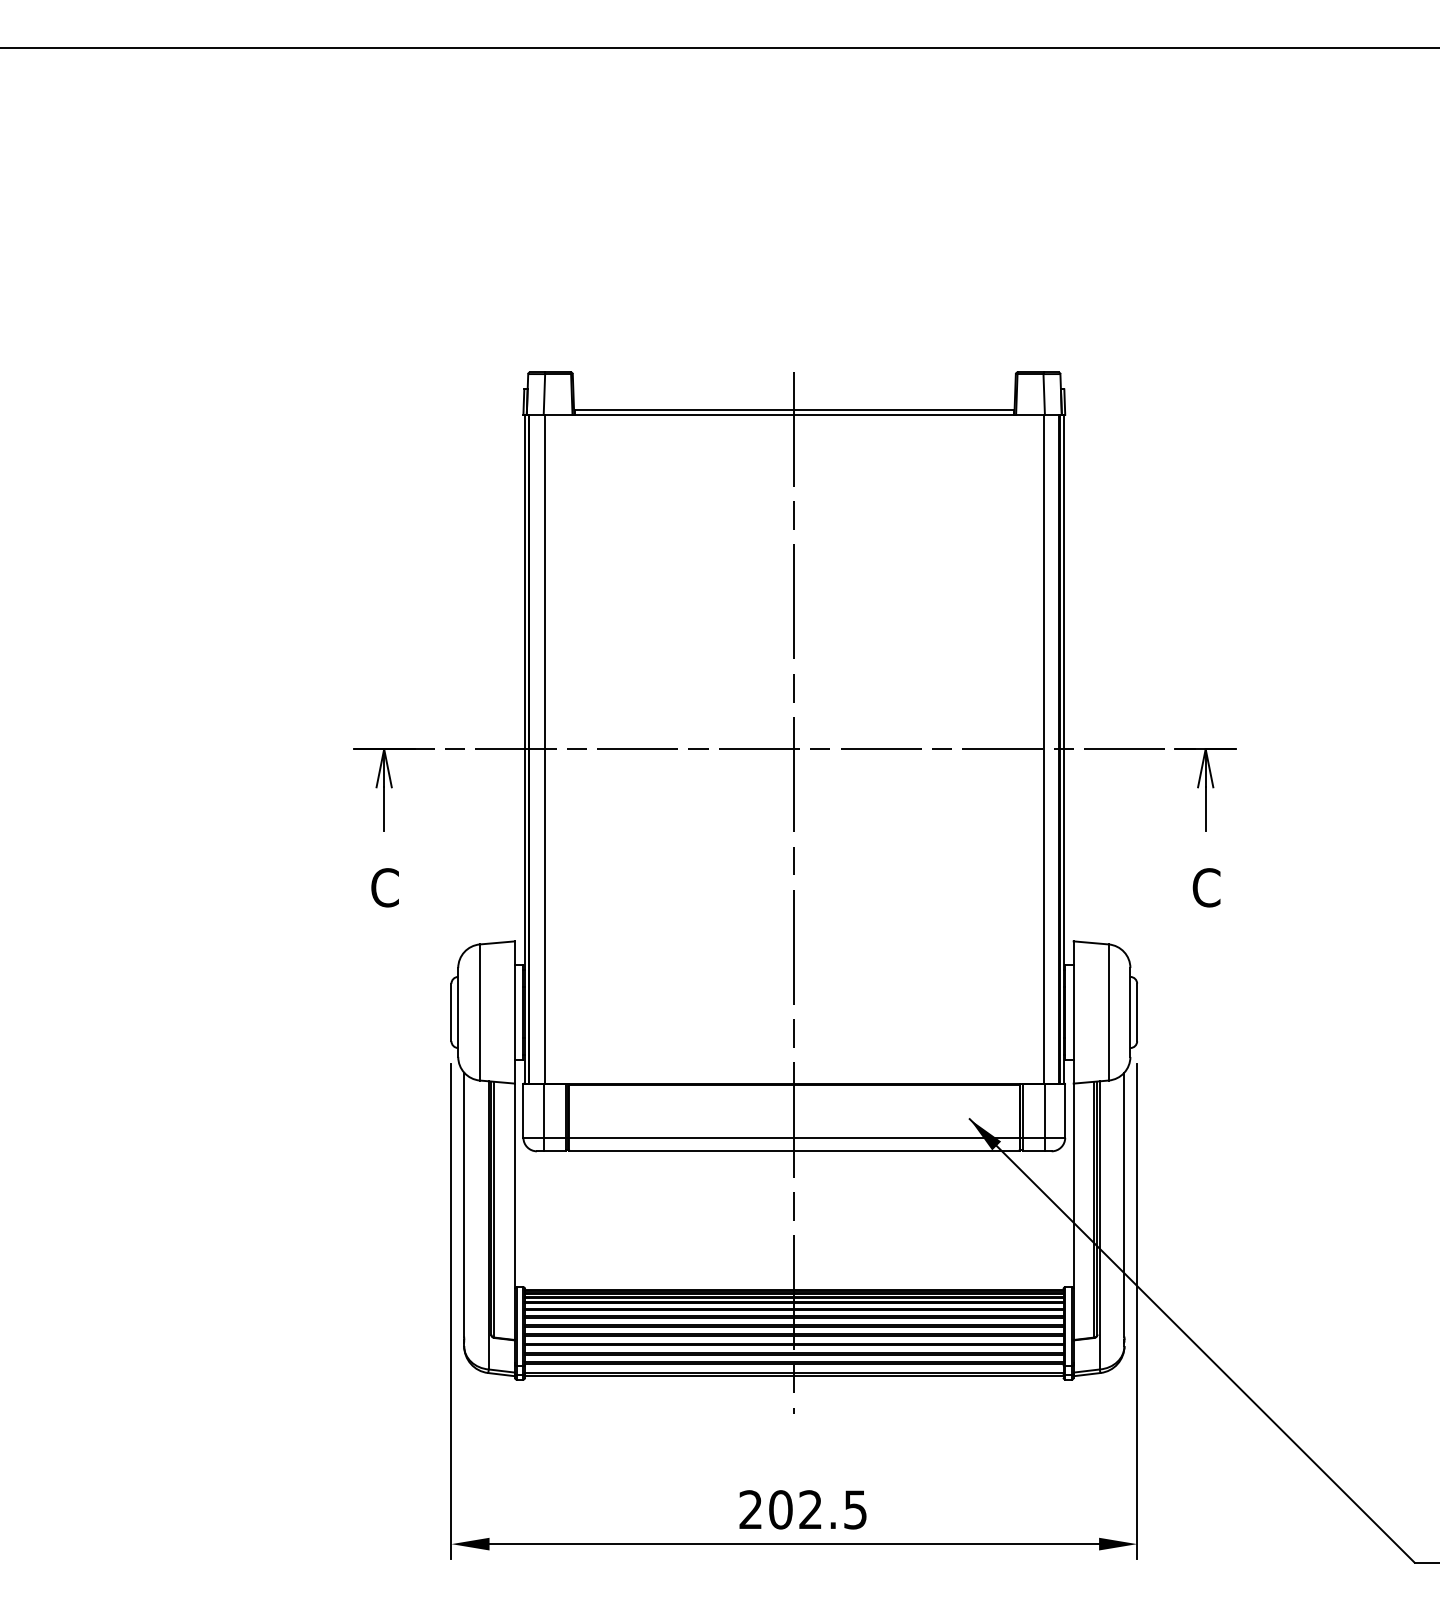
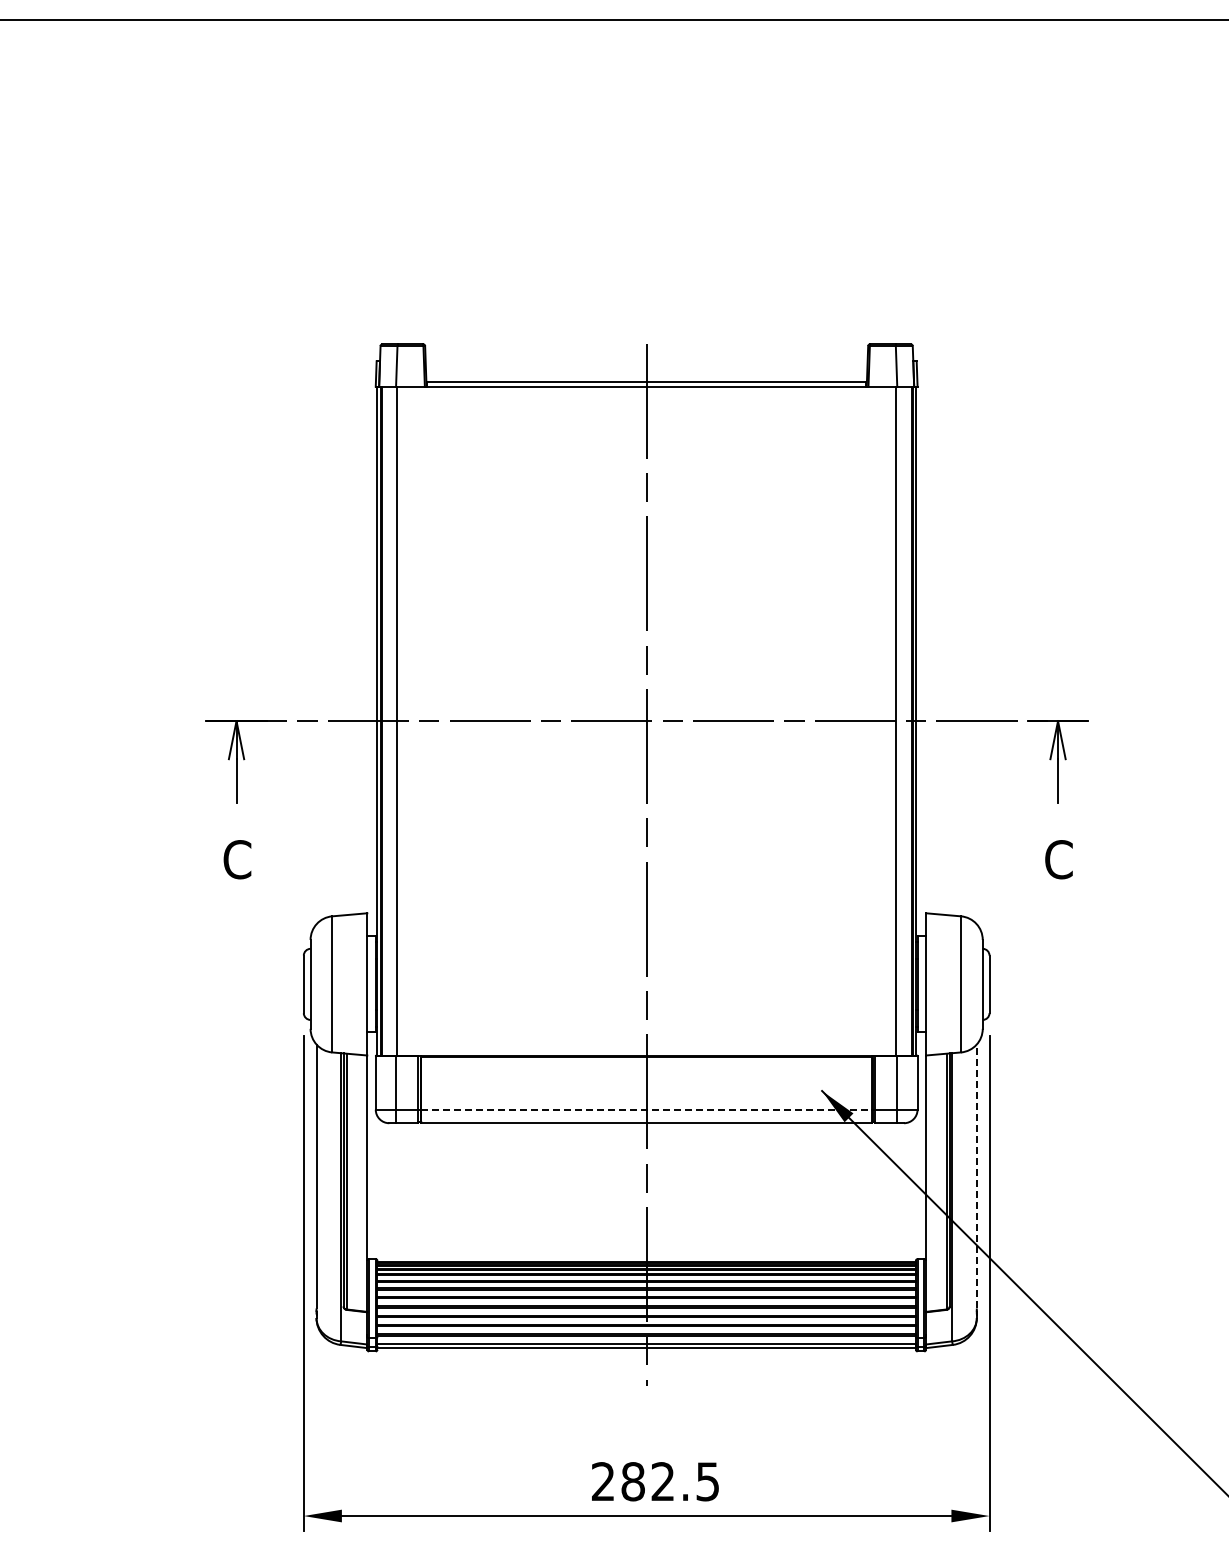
line: (794, 1137) -> (646, 1109), solid -> dashed
line: (1124, 1204) -> (976, 1176), solid -> dashed
text: (780, 1509) -> (632, 1481), 202.5 -> 282.5

